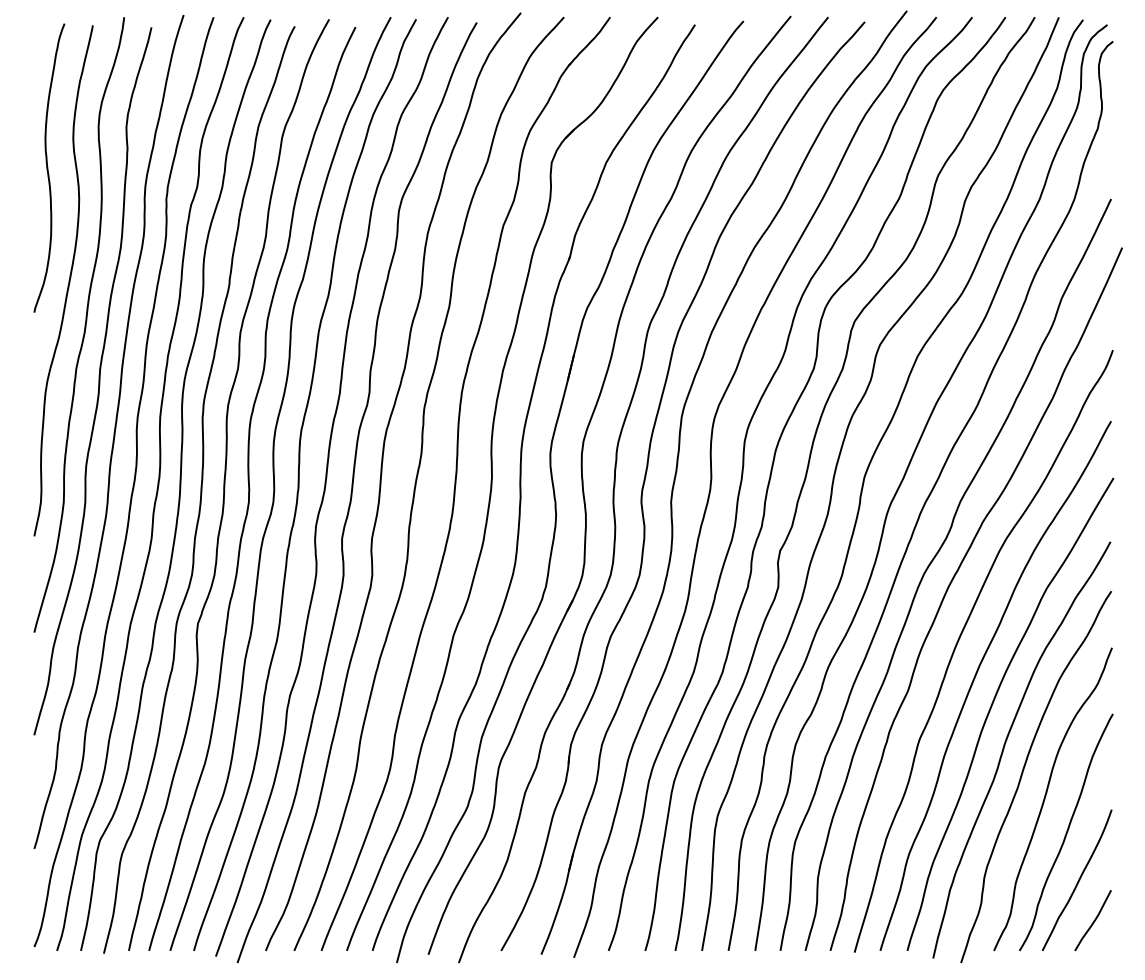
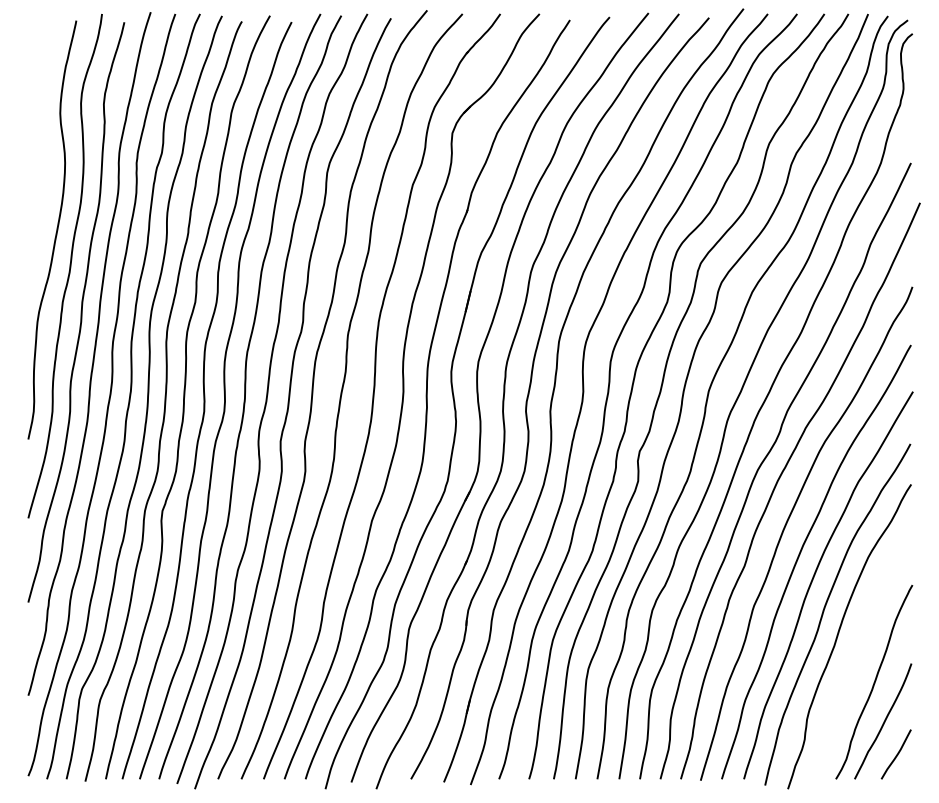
curve: (48, 167) -> (39, 137), removed
curve: (1046, 796) -> (858, 652), removed

